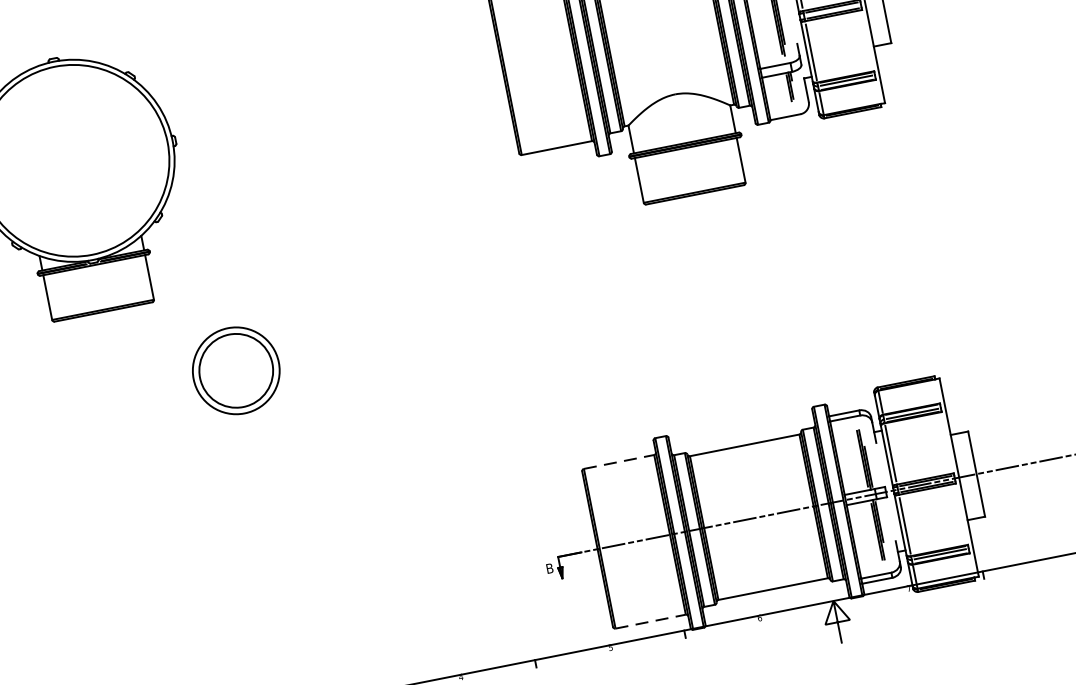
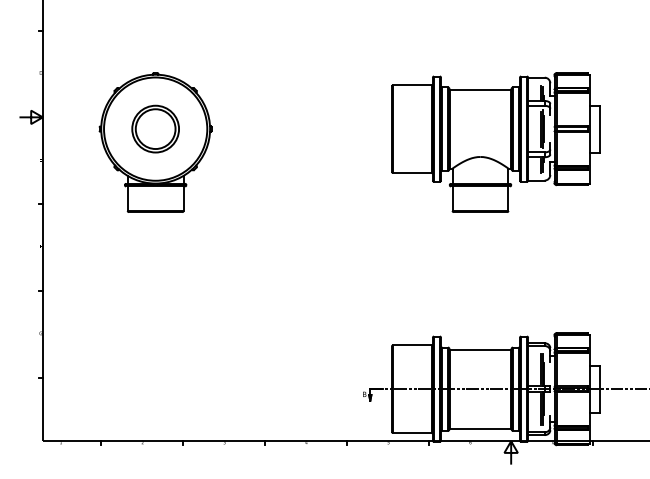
part: (235, 369) -> (155, 128), moved
line: (619, 462) -> (412, 345), dashed -> solid
line: (651, 622) -> (412, 433), dashed -> solid

